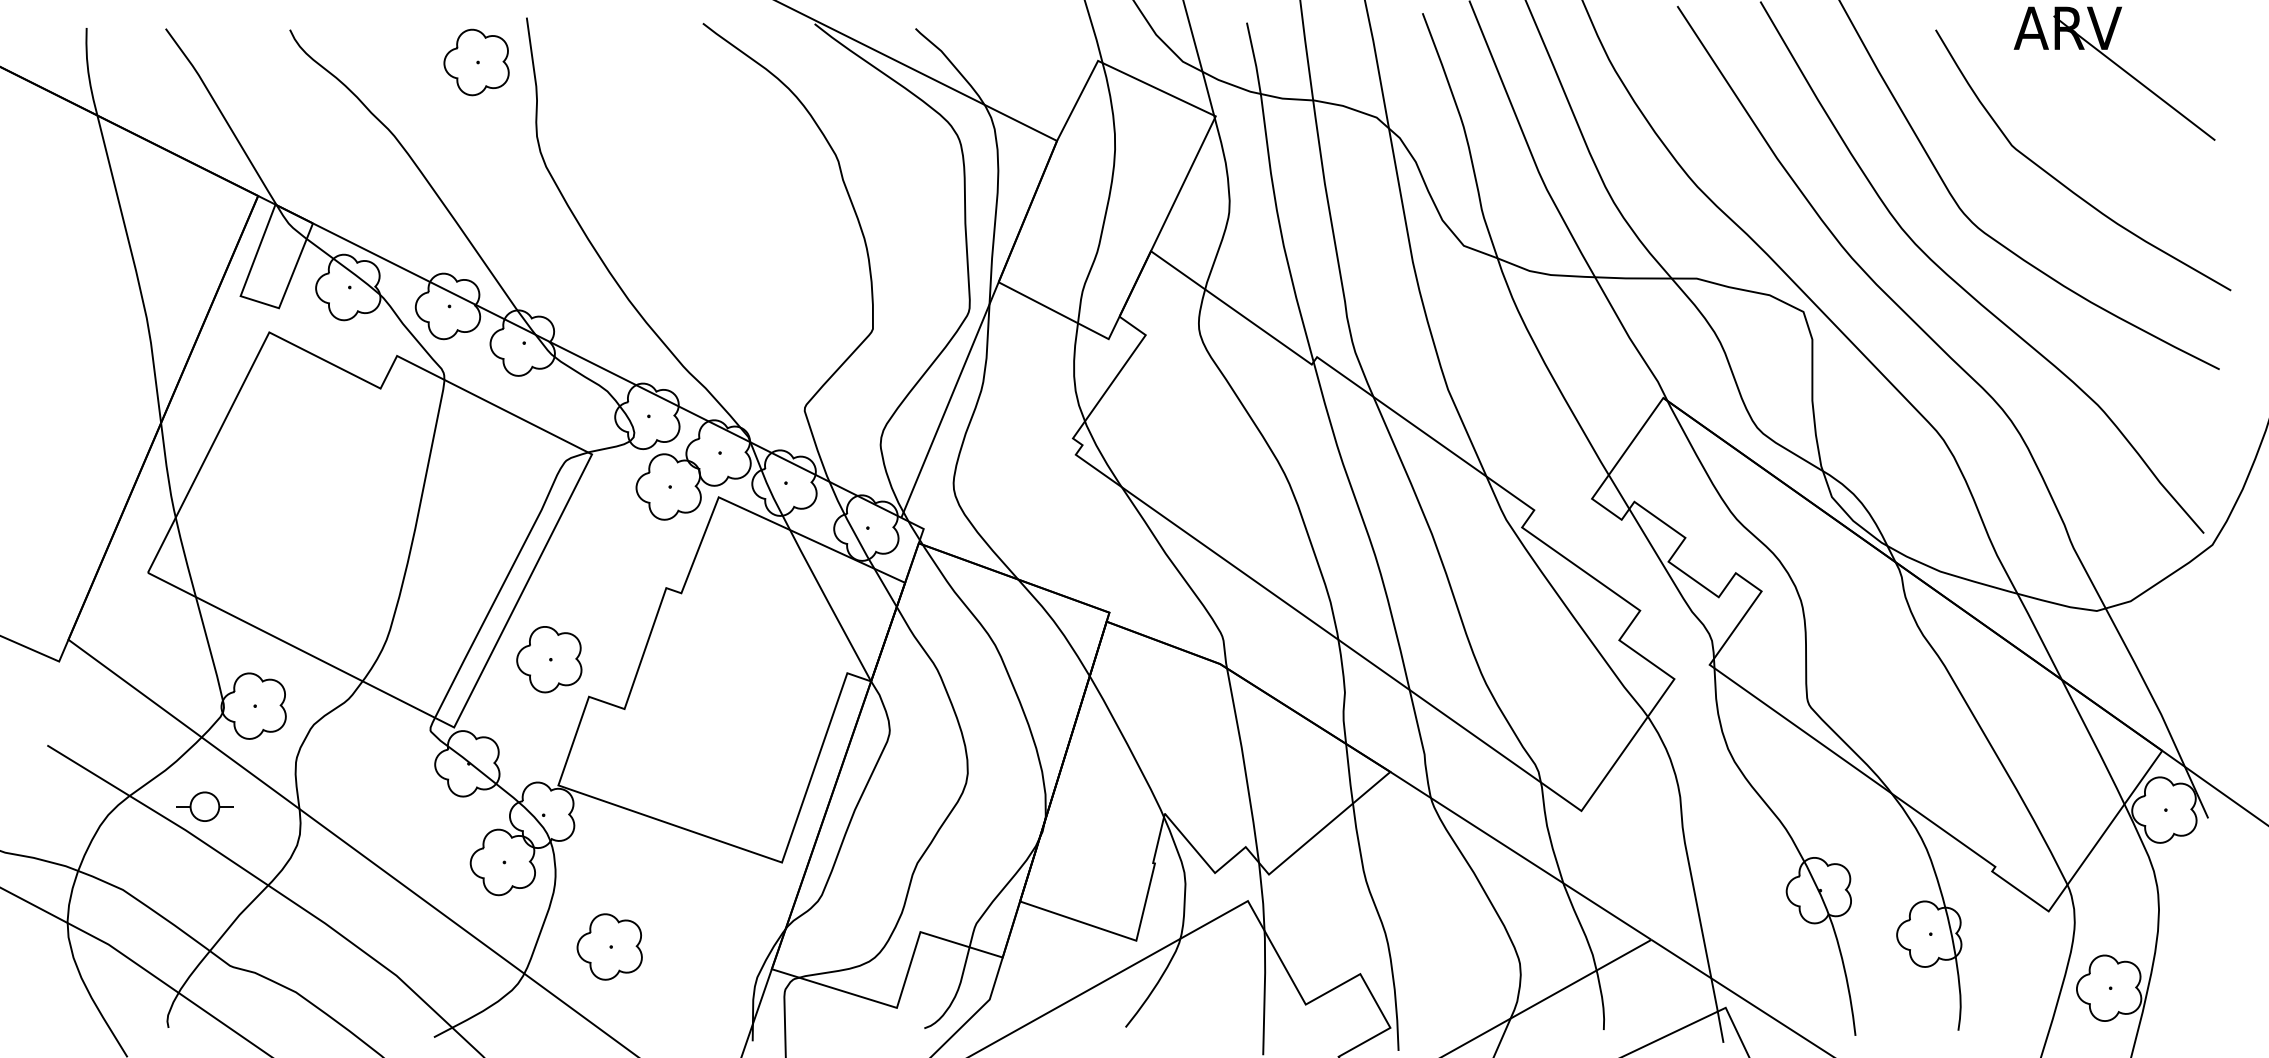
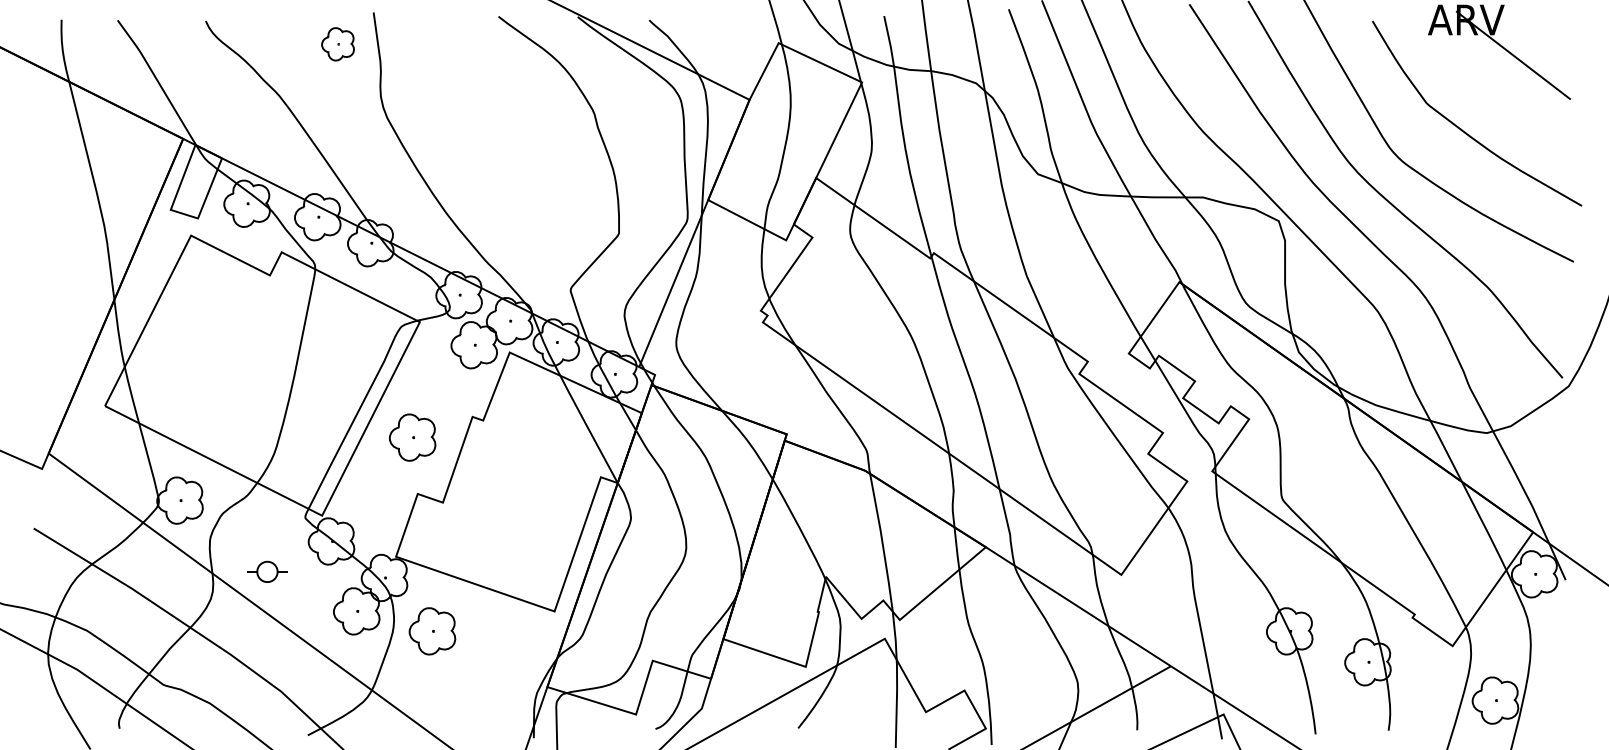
part: (475, 62) -> (337, 44), size x0.7
part: (549, 659) -> (412, 437), moved
part: (204, 806) -> (267, 571), moved
part: (609, 947) -> (432, 631), moved

